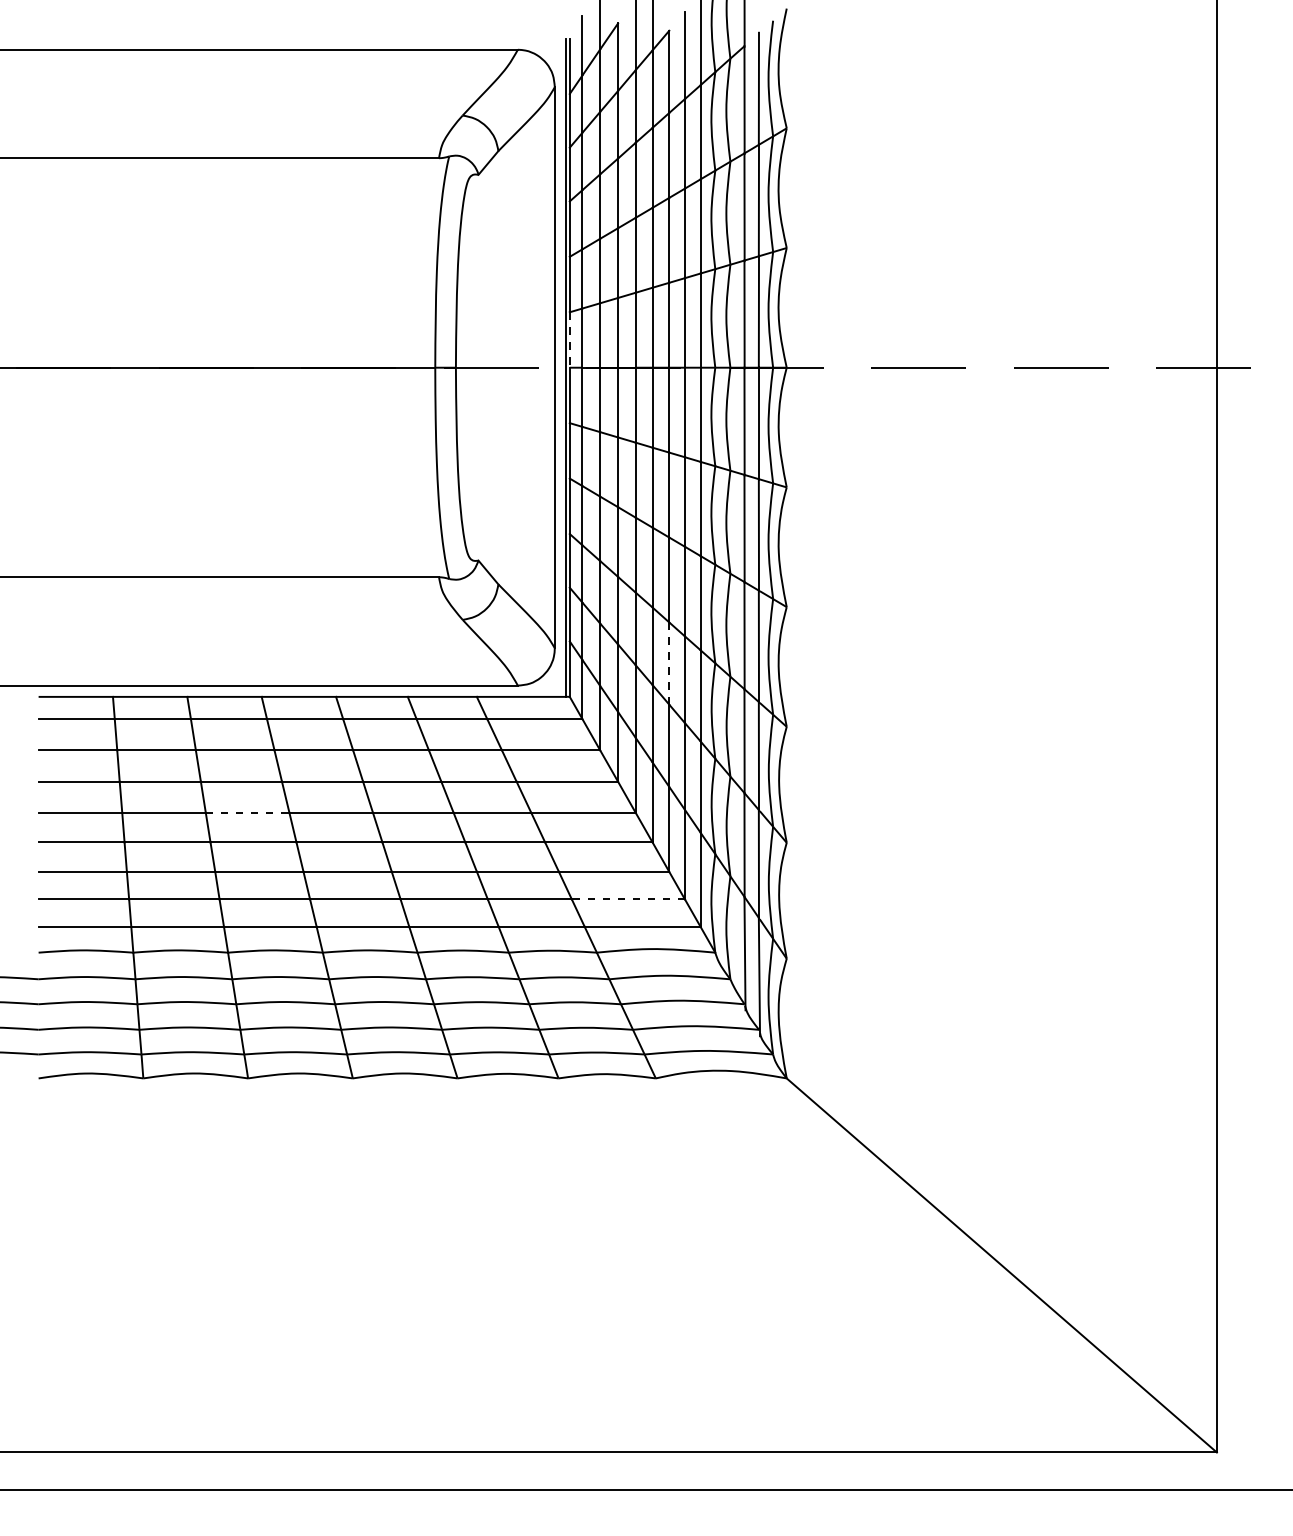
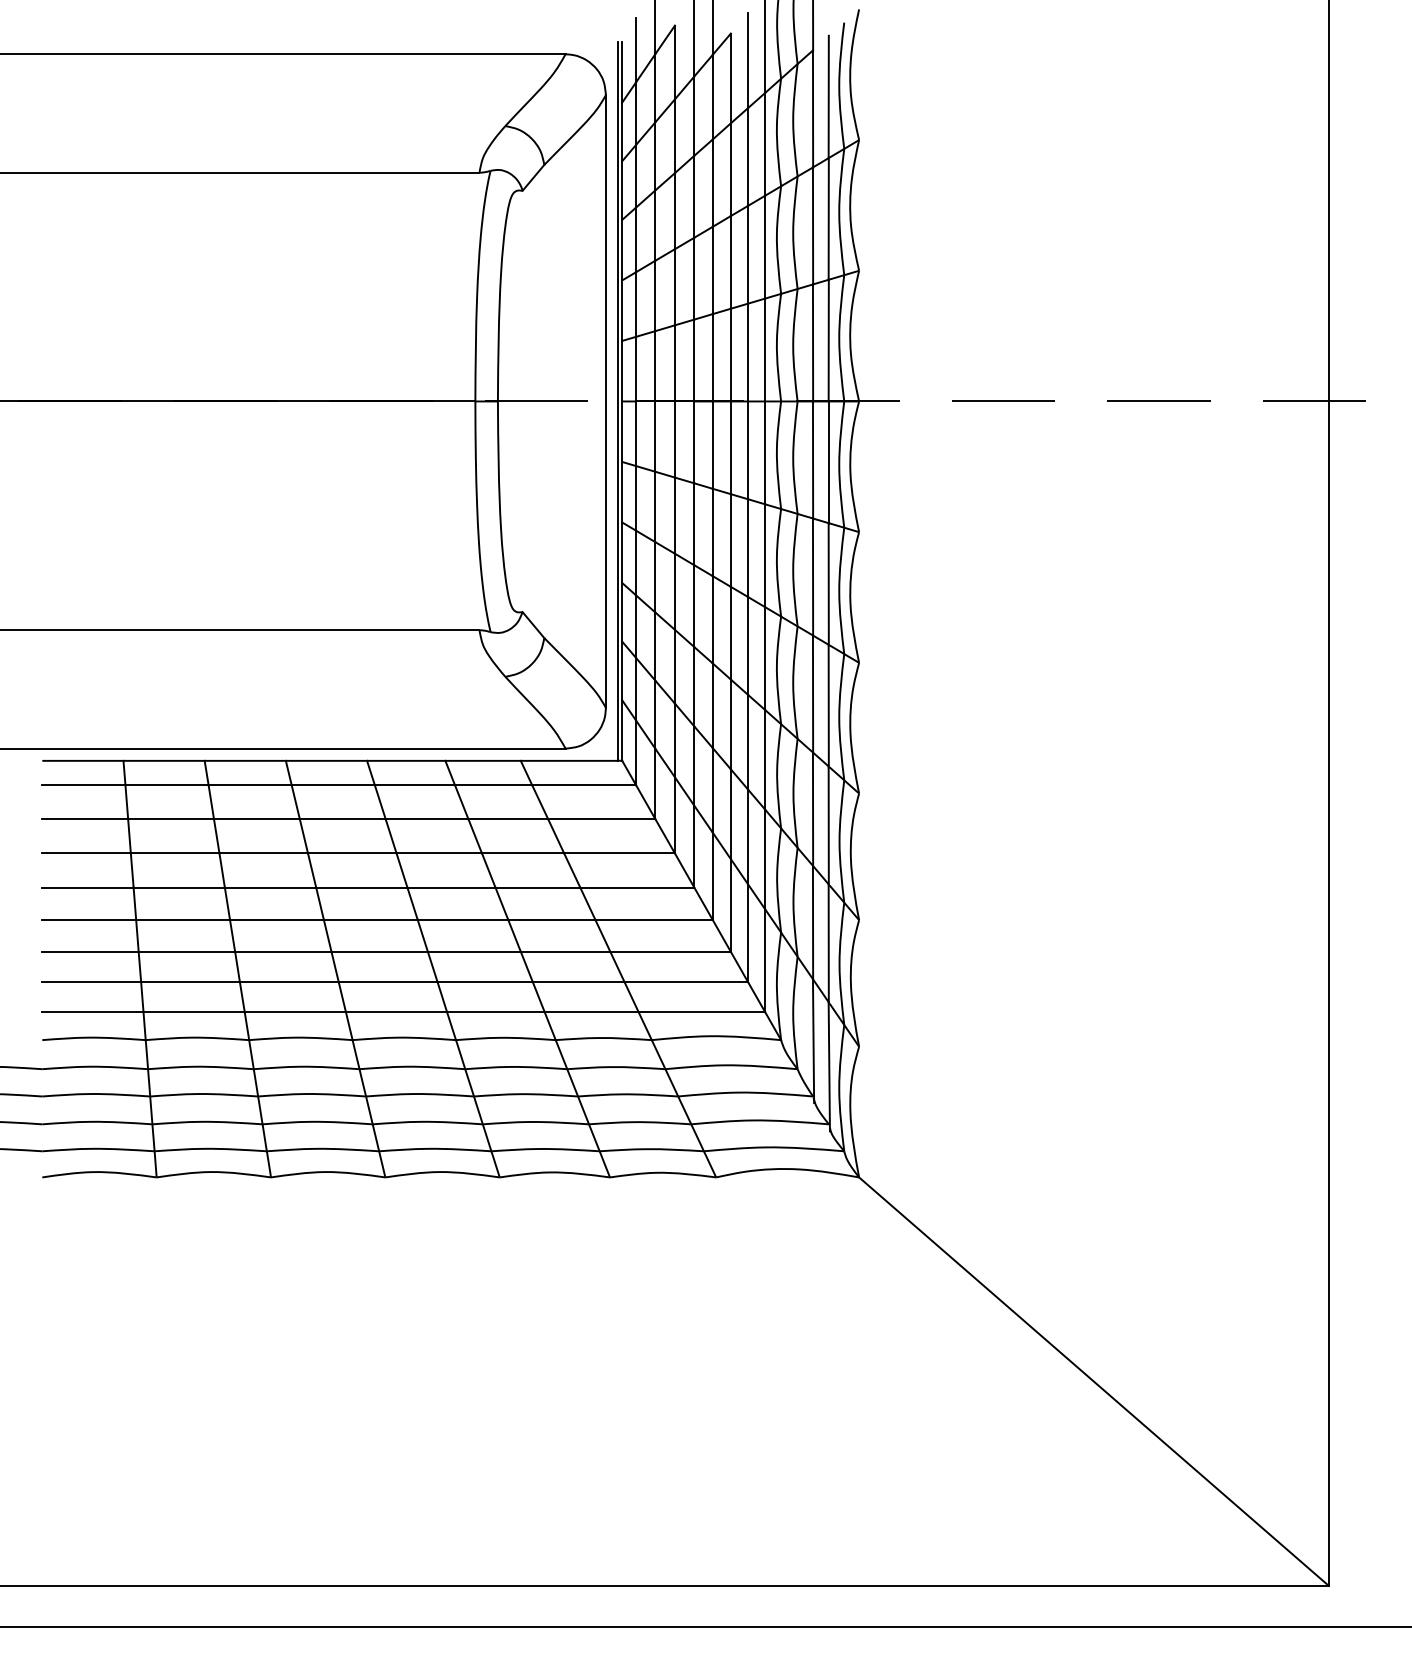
line: (570, 340) -> (622, 371), dashed -> solid
line: (668, 663) -> (730, 724), dashed -> solid
line: (247, 812) -> (270, 887), dashed -> solid
line: (628, 899) -> (686, 982), dashed -> solid

